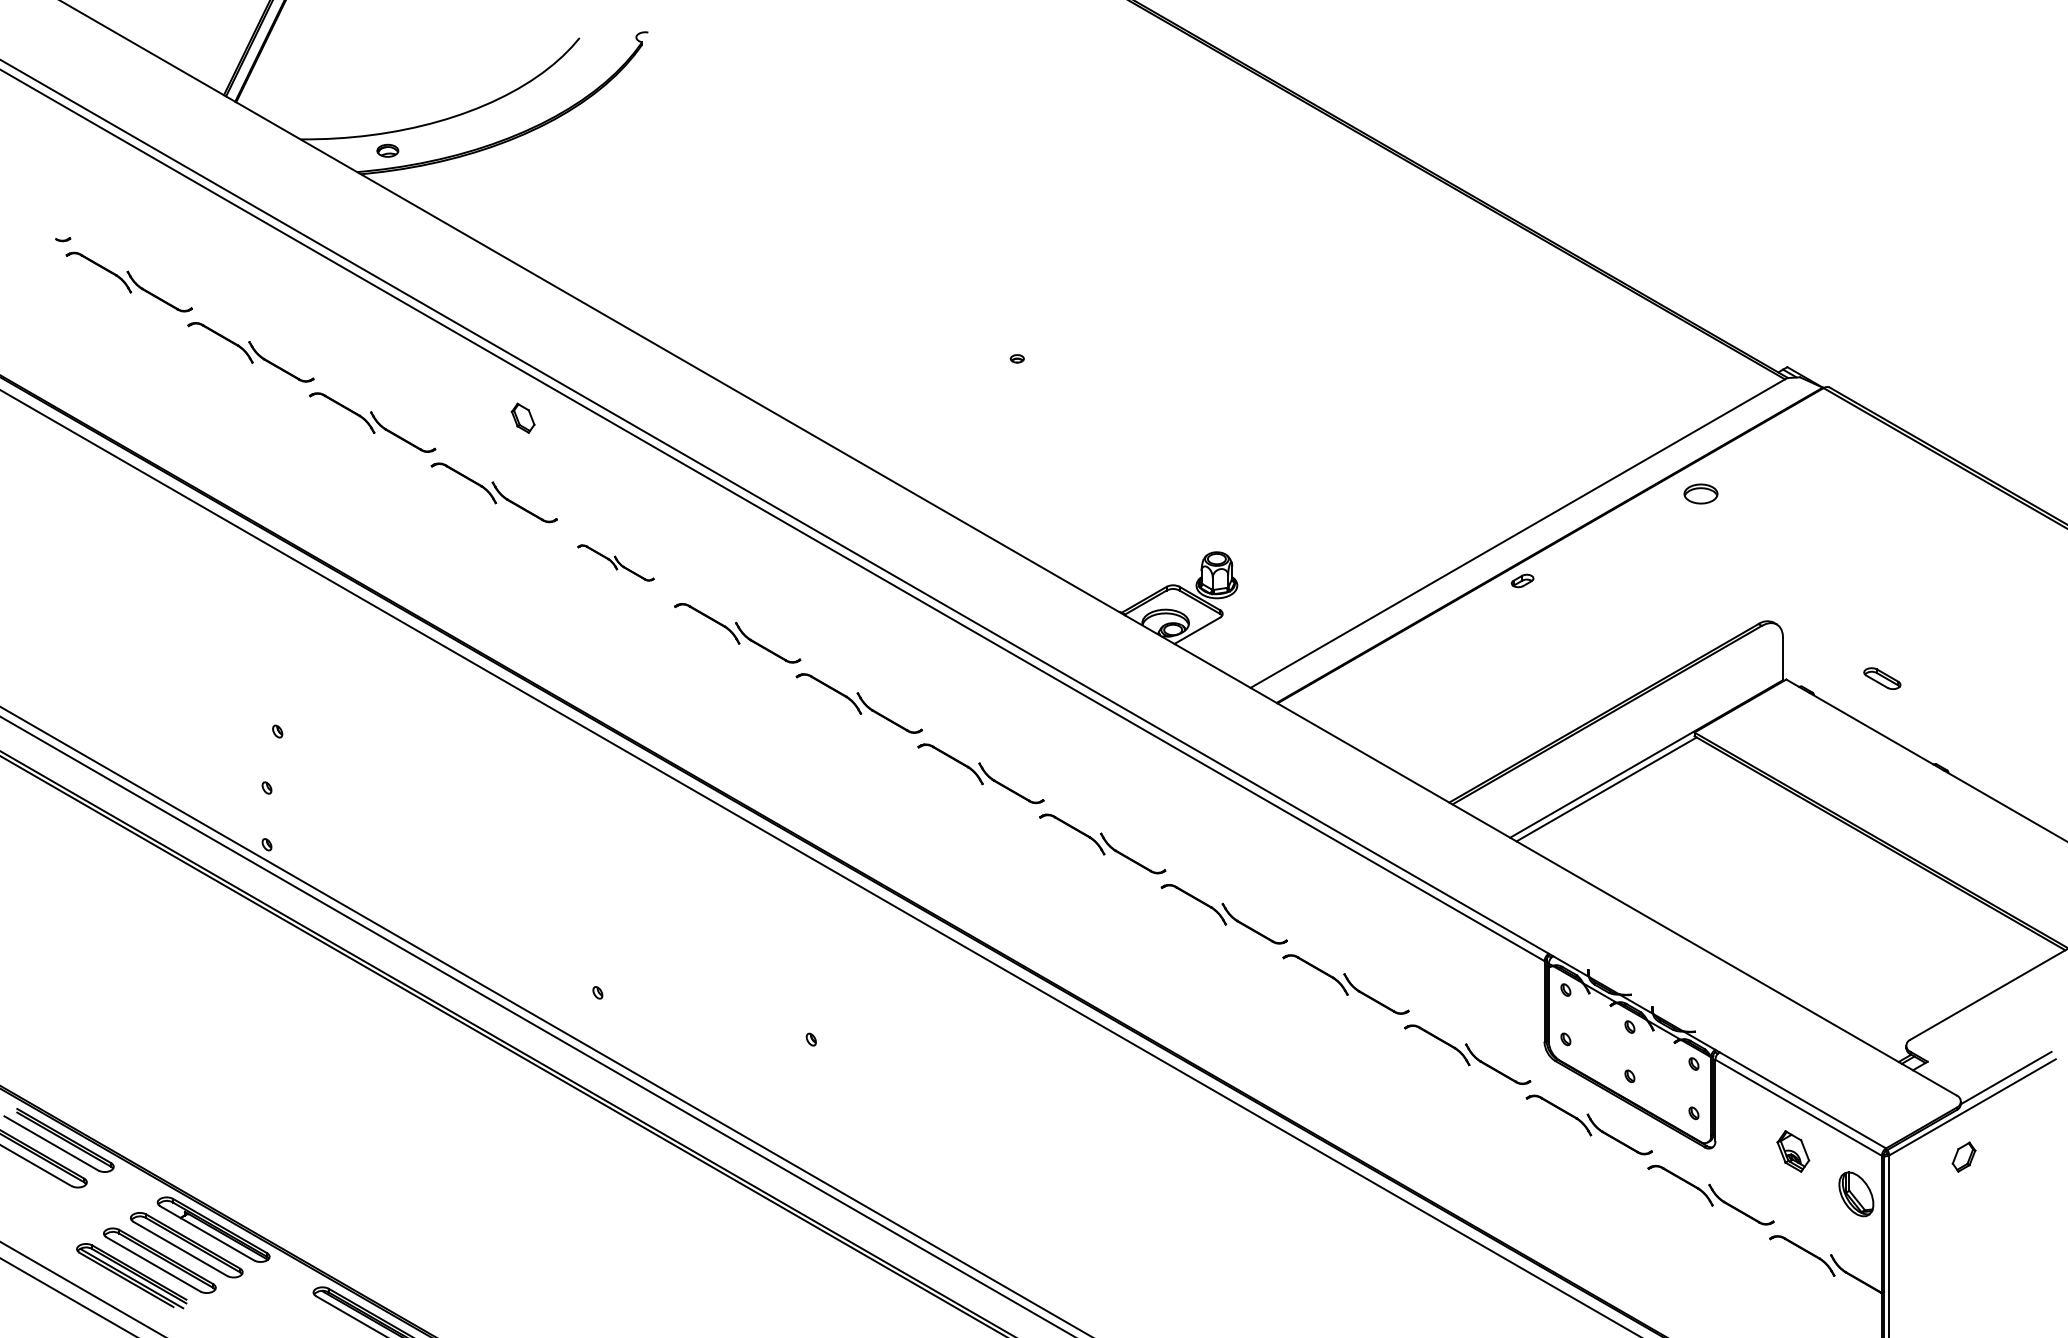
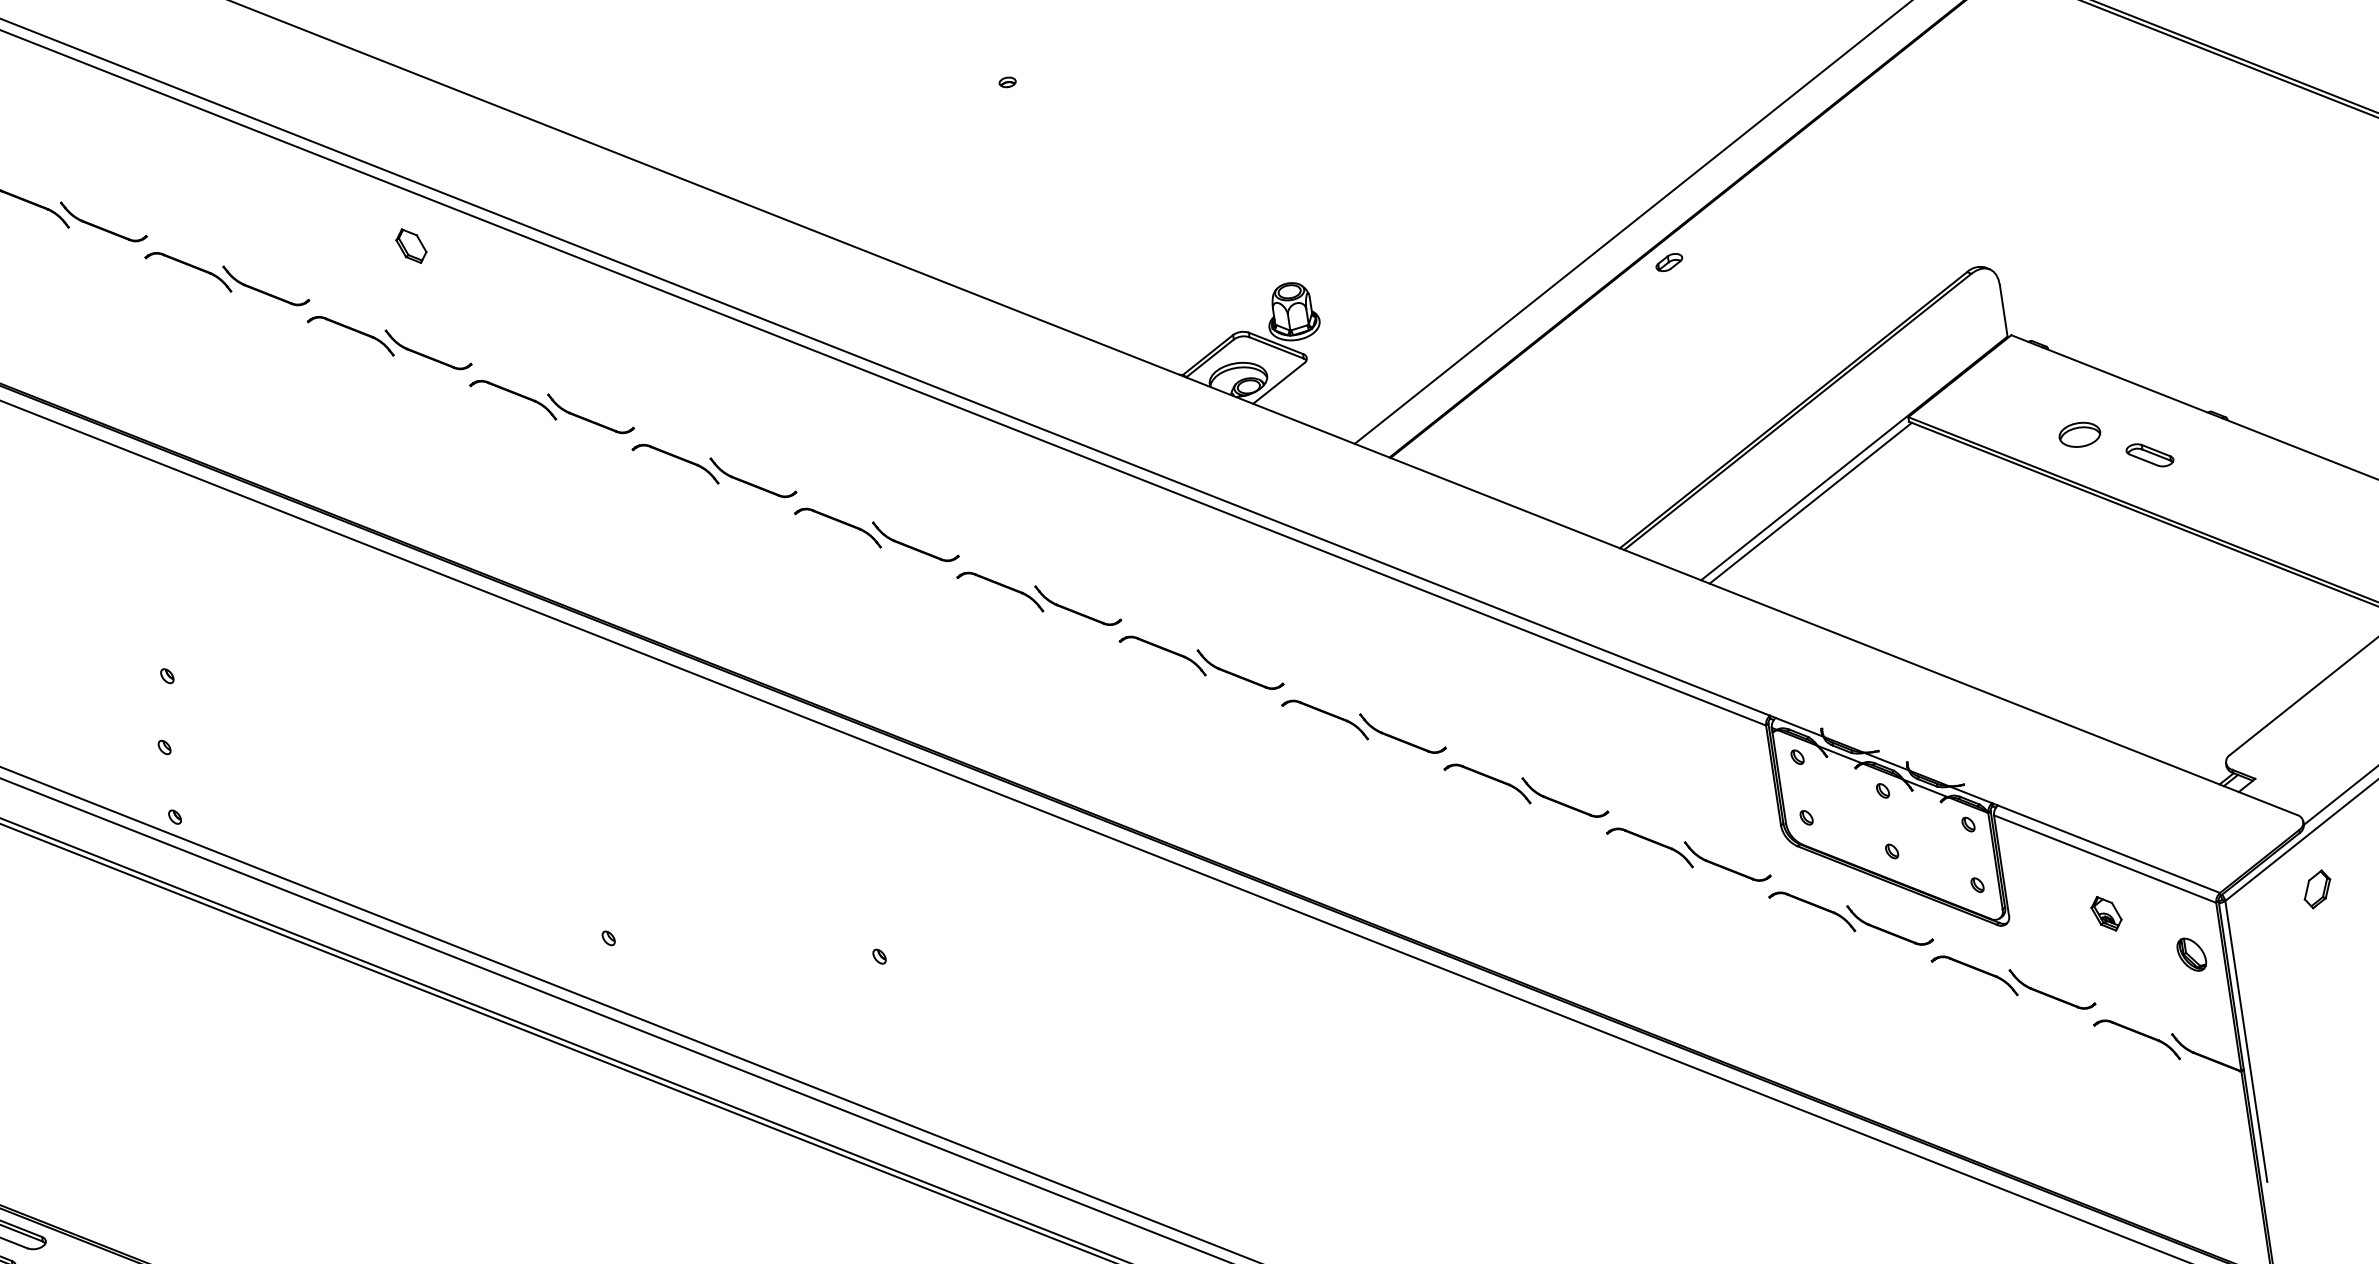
part: (1700, 493) -> (2079, 434), moved
part: (615, 562) -> (551, 406), size x1.67
part: (1882, 678) -> (2150, 455), moved
part: (1792, 1151) -> (2105, 913), size x0.71
part: (1855, 1193) -> (2190, 953), size x0.62

